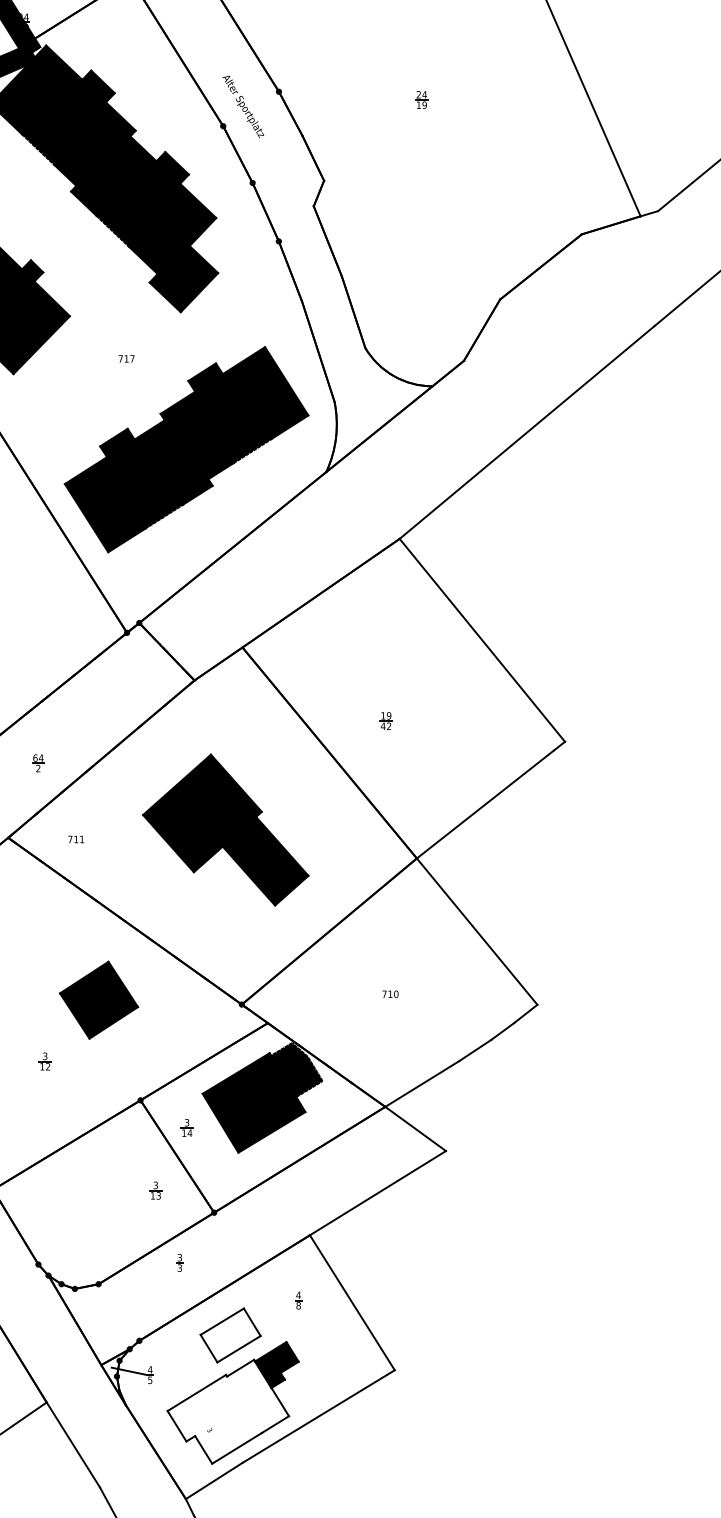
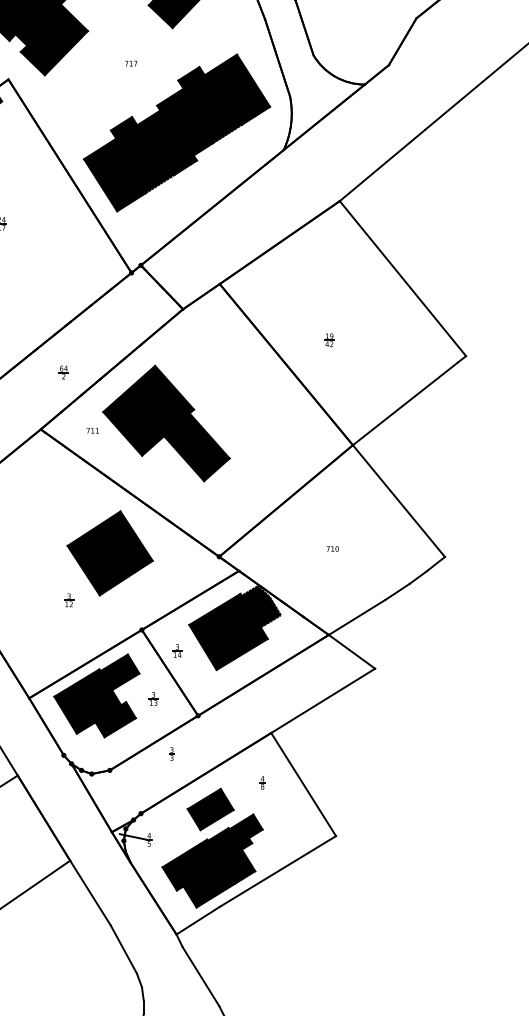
part: (225, 829) -> (166, 423), moved
part: (98, 1000) -> (109, 553), size x1.43
part: (81, 1186) -> (96, 695), added
fill: (230, 1335) -> (210, 809), added
fill: (228, 1411) -> (209, 867), added

